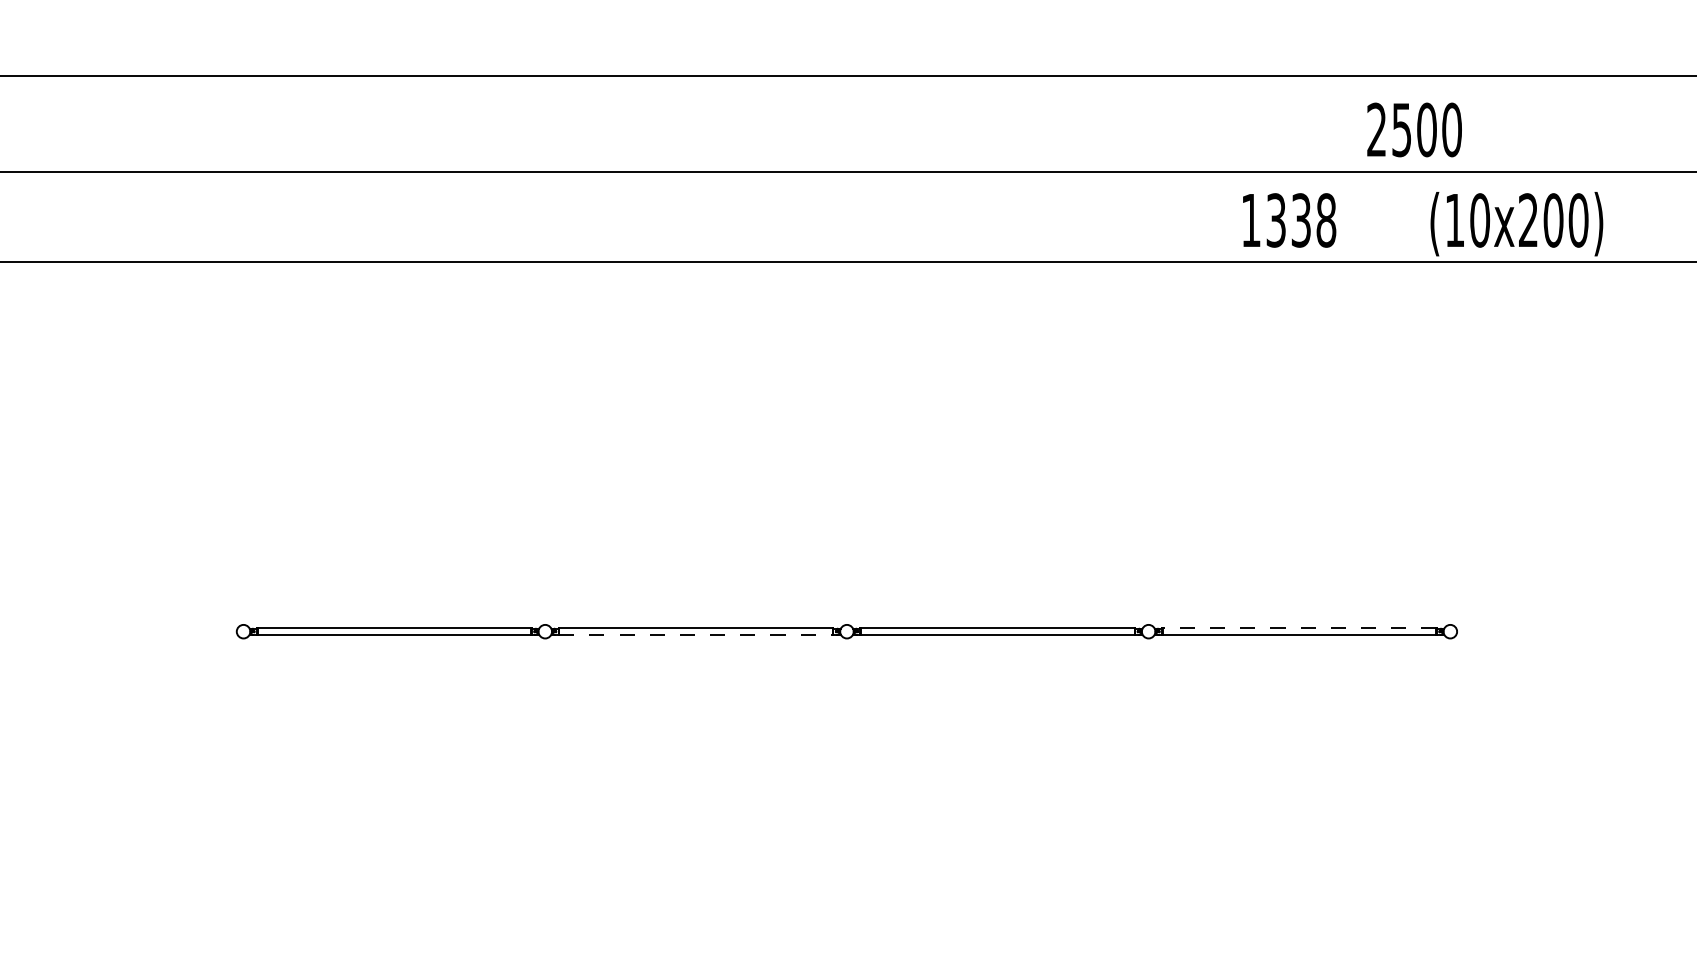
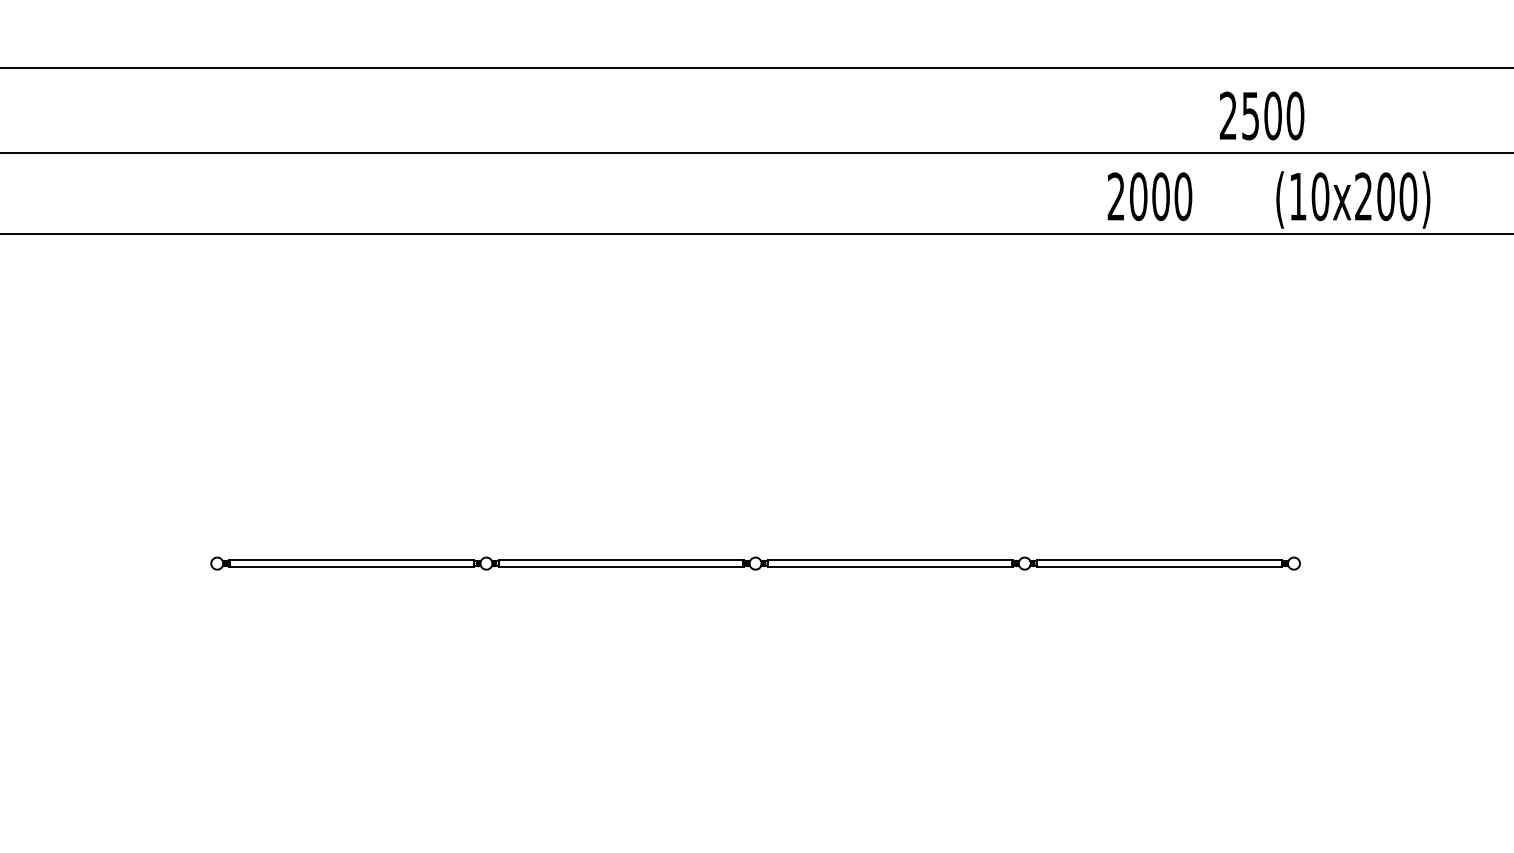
text: (1288, 220) -> (1149, 196), 1338 -> 2000
line: (1299, 628) -> (1159, 560), dashed -> solid
line: (696, 635) -> (621, 567), dashed -> solid

